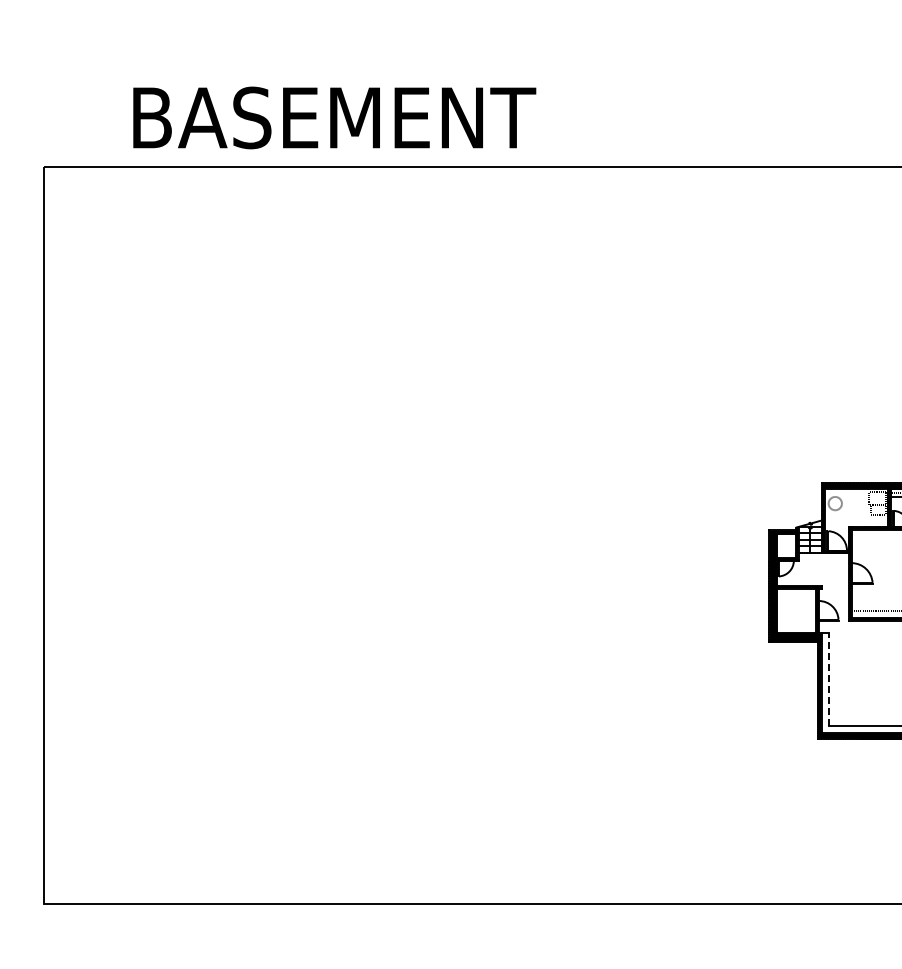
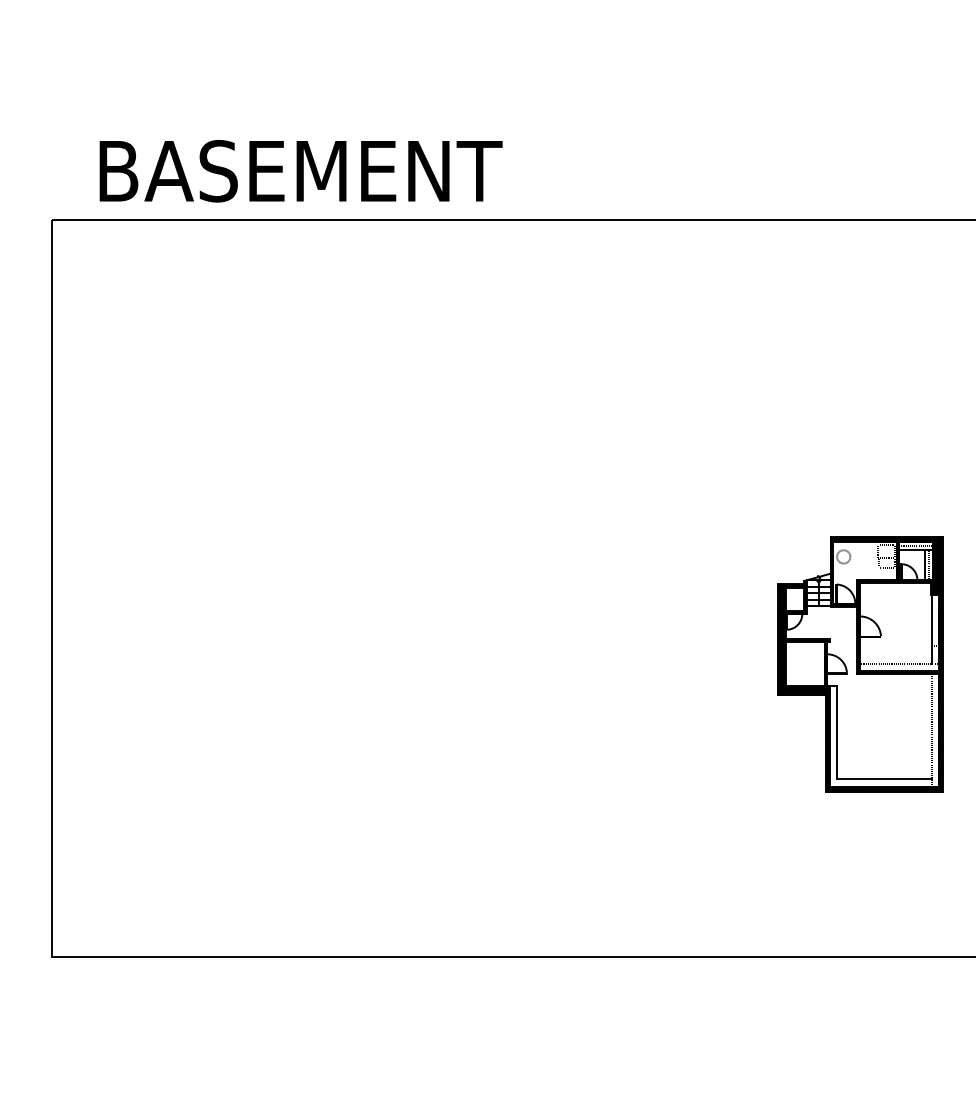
text: (334, 118) -> (300, 171), moved
line: (829, 679) -> (837, 732), dashed -> solid

